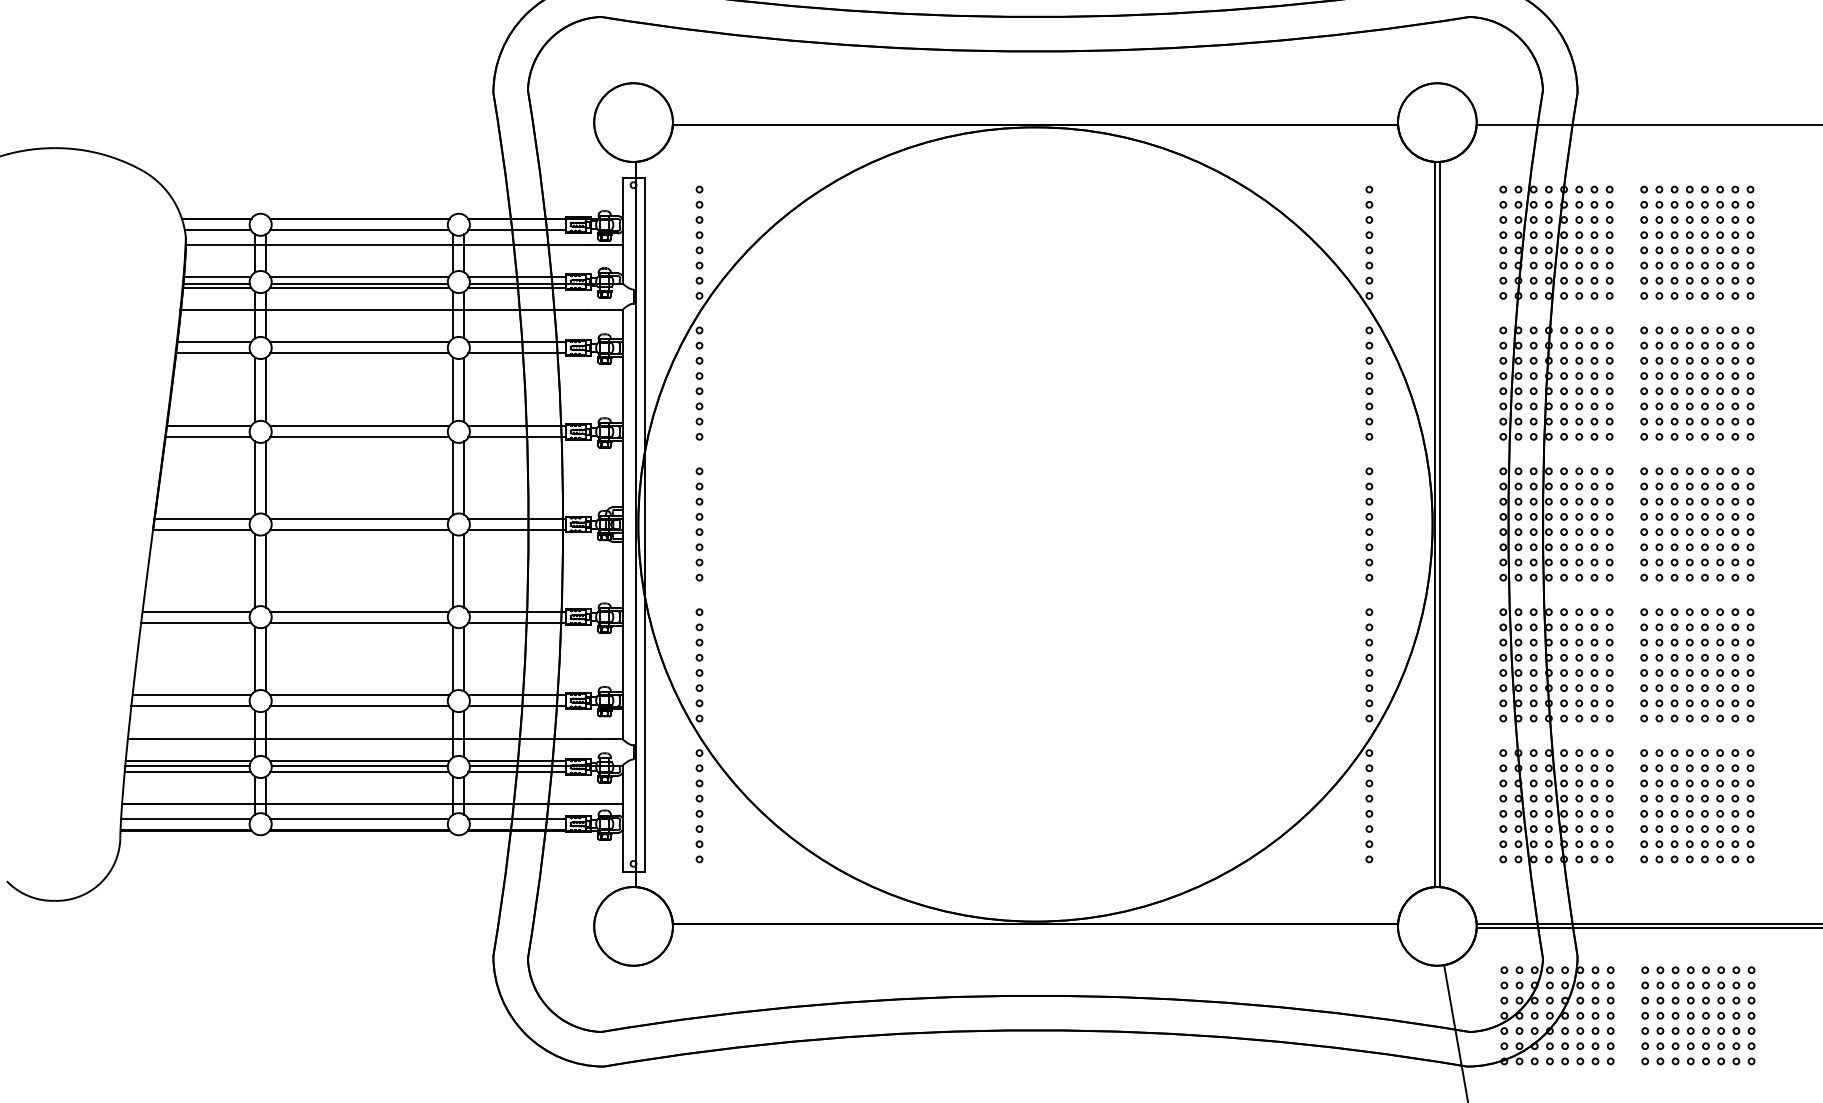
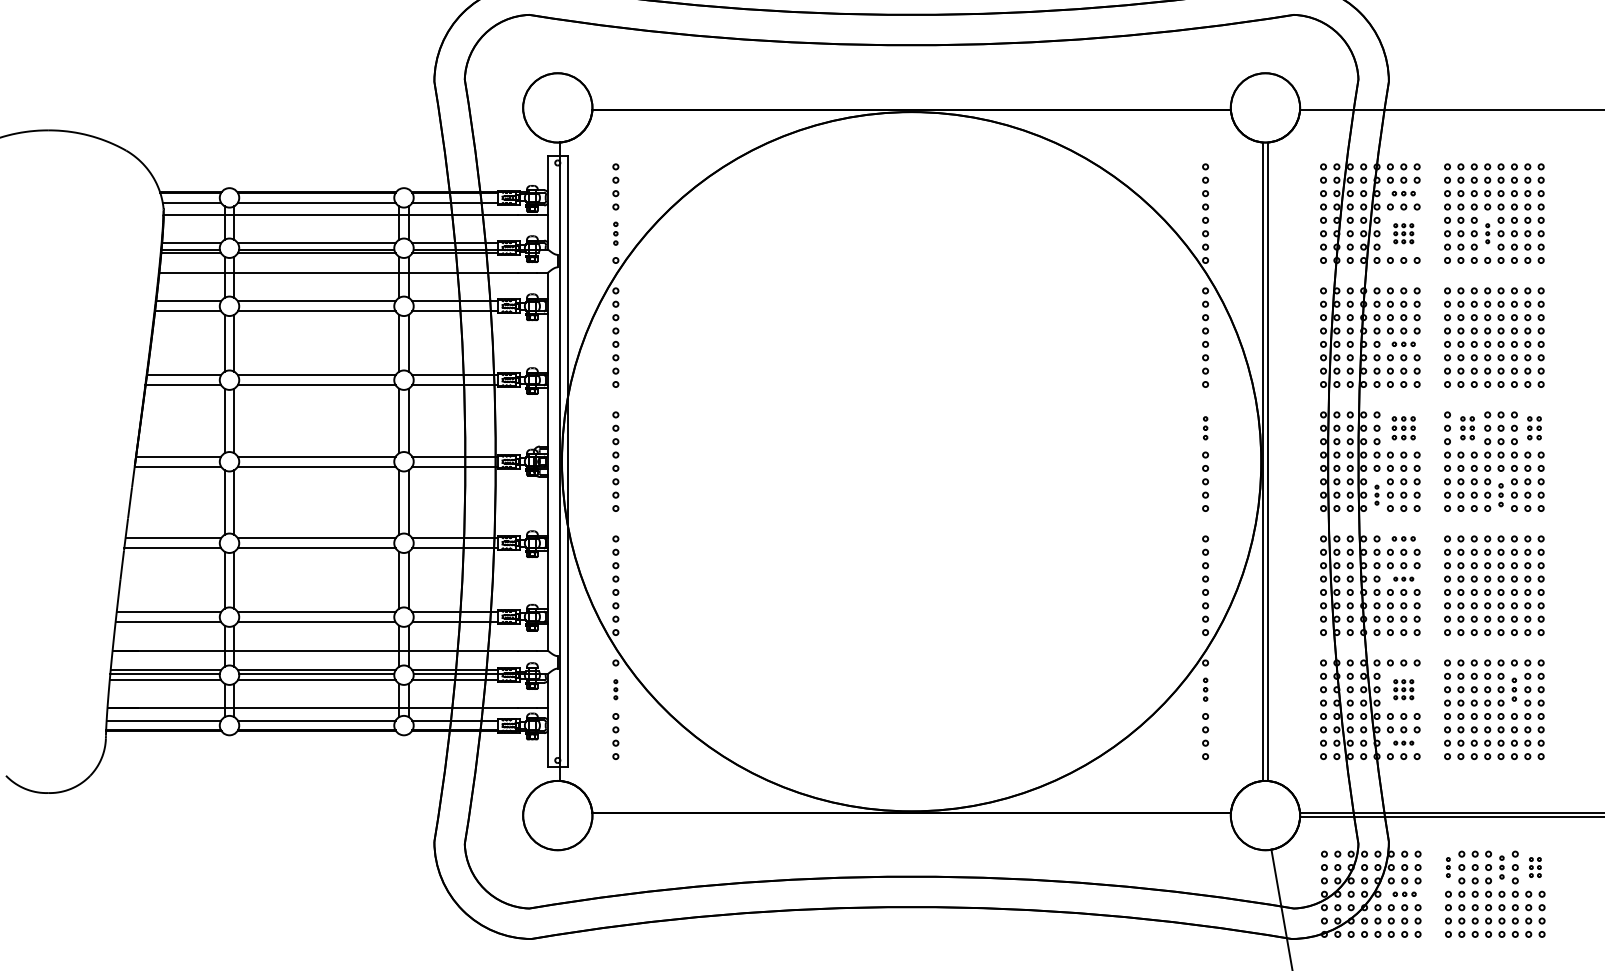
part: (1594, 219) -> (1403, 193), size x0.7
part: (699, 265) -> (615, 233), size x0.7
part: (1594, 265) -> (1403, 233), size x0.6
part: (1689, 265) -> (1487, 233), size x0.6
part: (1594, 390) -> (1403, 343), size x0.7
part: (1369, 486) -> (1205, 428), size x0.7
part: (1594, 486) -> (1403, 428), size x0.7
part: (1666, 486) -> (1467, 428), size x0.7
part: (1742, 486) -> (1534, 428), size x0.7
part: (1563, 562) -> (1376, 495), size x0.6
part: (1704, 562) -> (1500, 495), size x0.7
part: (1594, 611) -> (1403, 538), size x0.7
part: (1594, 657) -> (1403, 578), size x0.6
part: (699, 783) -> (615, 689), size x0.6
part: (1369, 783) -> (1205, 689), size x0.7
part: (1594, 783) -> (1403, 689), size x0.6
part: (1719, 783) -> (1513, 689), size x0.7
part: (1594, 843) -> (1403, 742), size x0.6
part: (1644, 985) -> (1447, 867), size x0.6
part: (1705, 985) -> (1501, 867), size x0.7
part: (1743, 985) -> (1534, 867), size x0.6
part: (1595, 1015) -> (1404, 894), size x0.7

